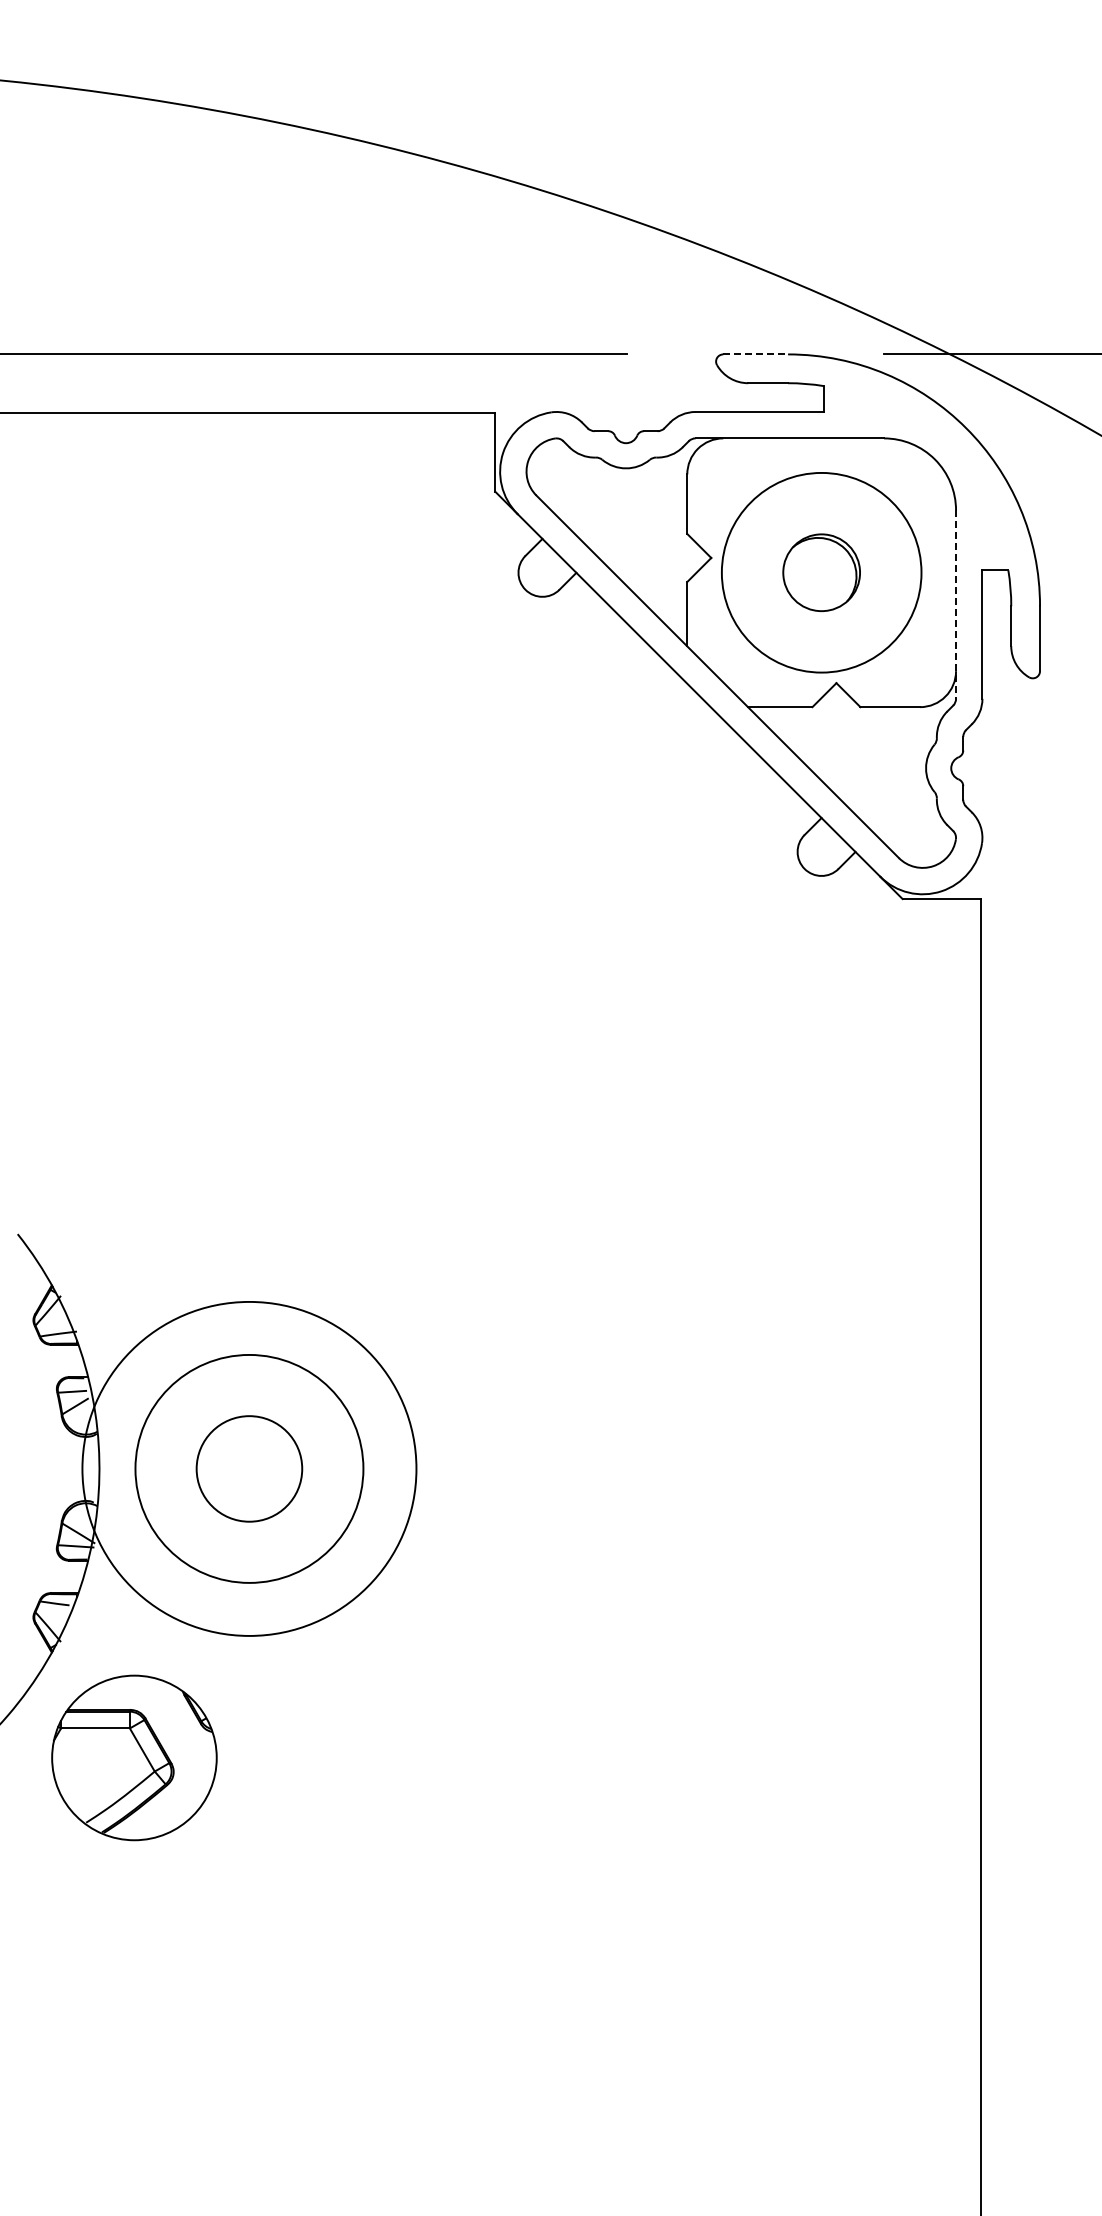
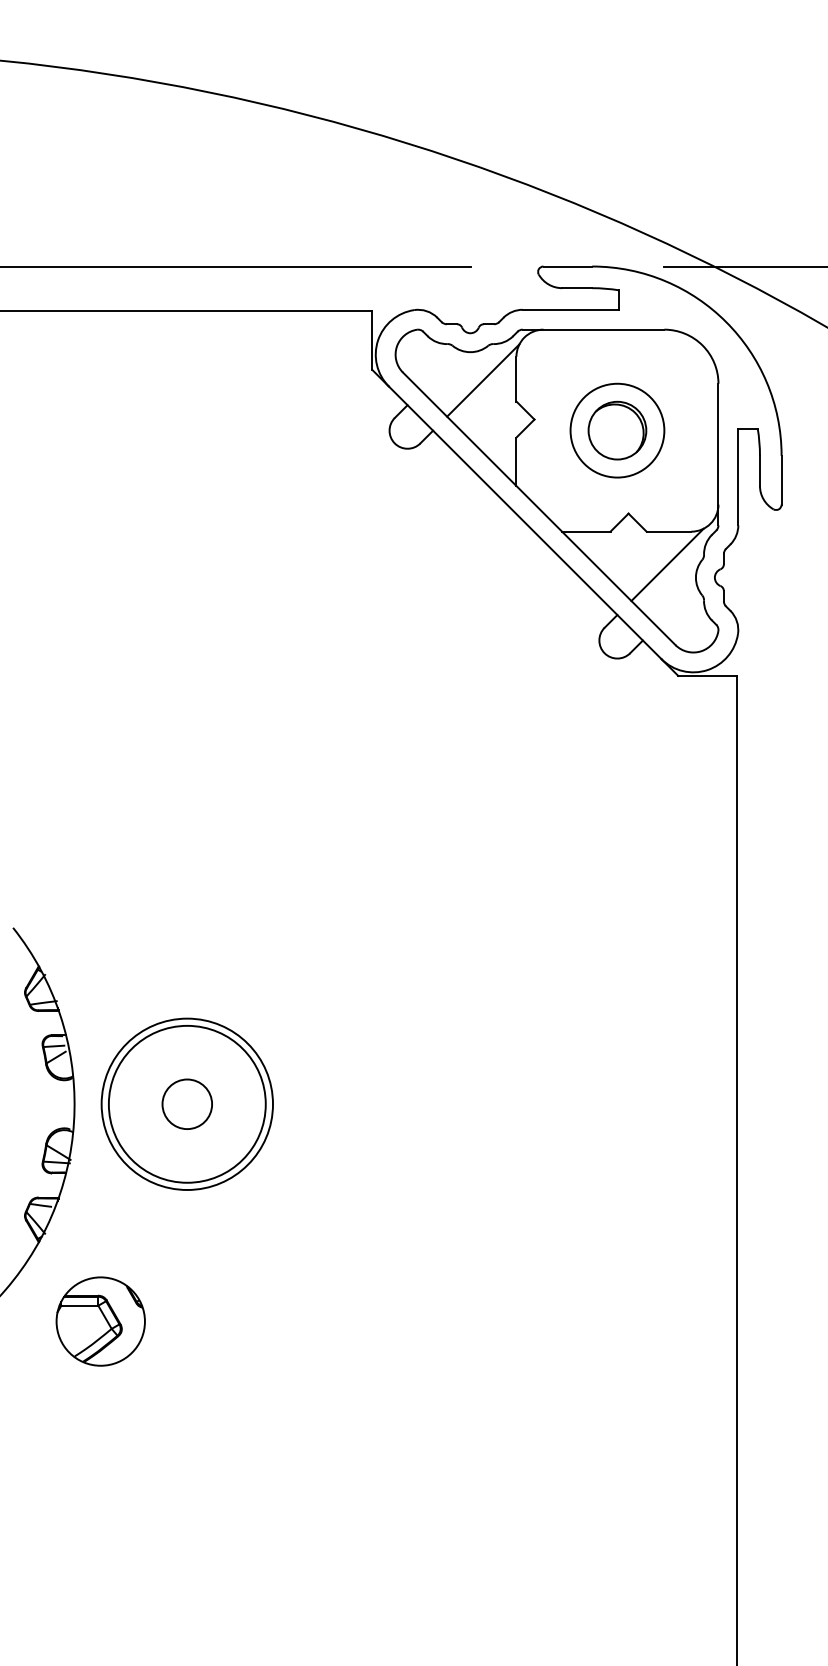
line: (756, 354) -> (568, 266), dashed -> solid
line: (643, 506) -> (483, 380), added
circle: (821, 572) -> (617, 430), size x0.62
line: (956, 605) -> (718, 455), dashed -> solid
line: (888, 751) -> (667, 565), added
circle: (249, 1468) -> (187, 1103), size x0.62
circle: (249, 1468) -> (187, 1103), size x0.62
part: (133, 1757) -> (100, 1321), size x0.71

